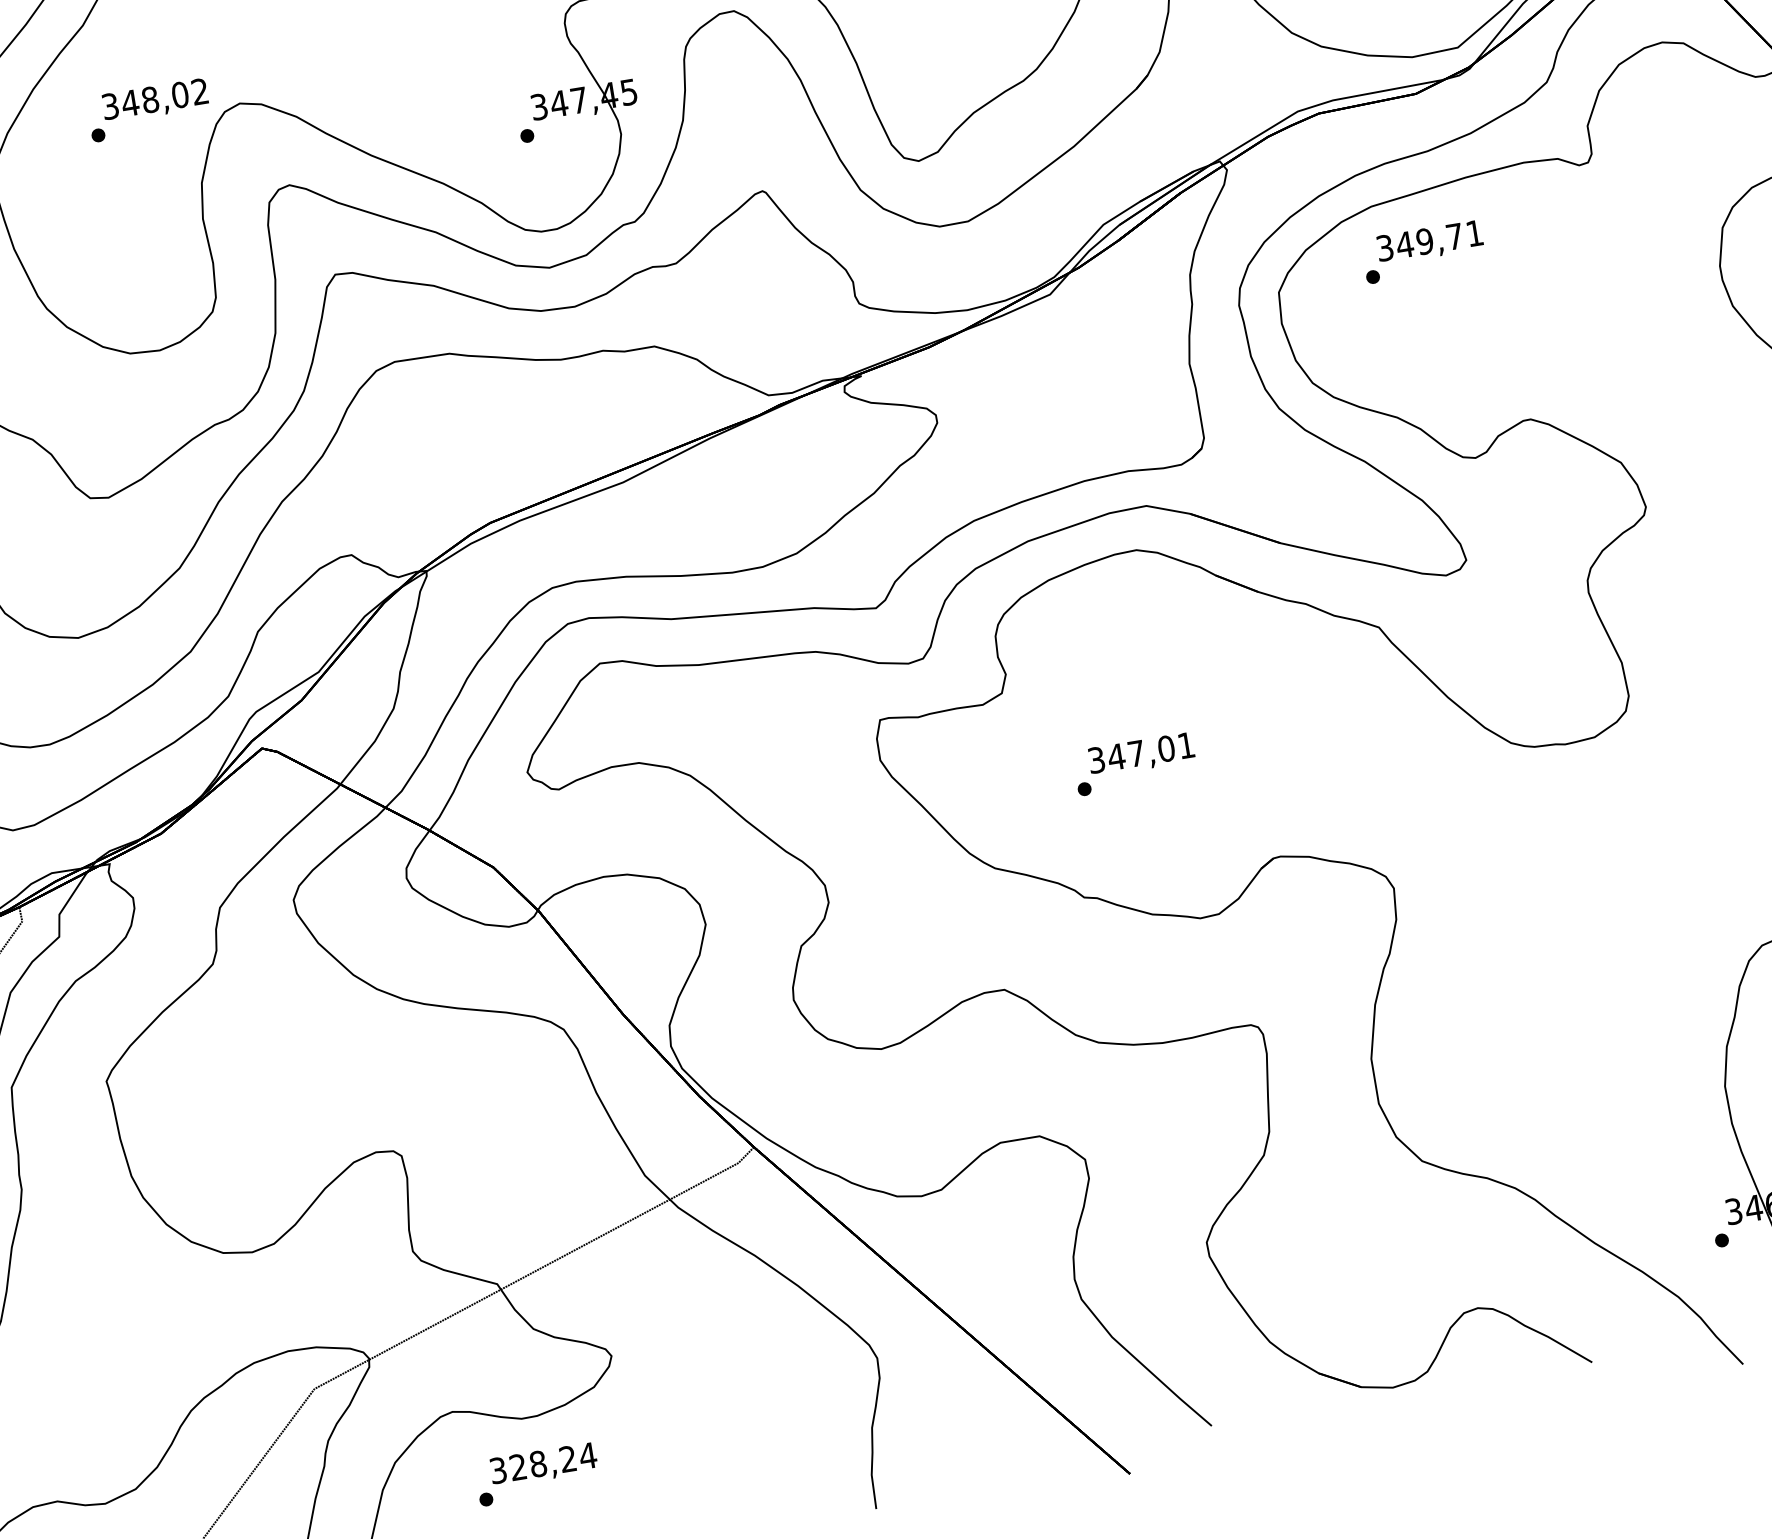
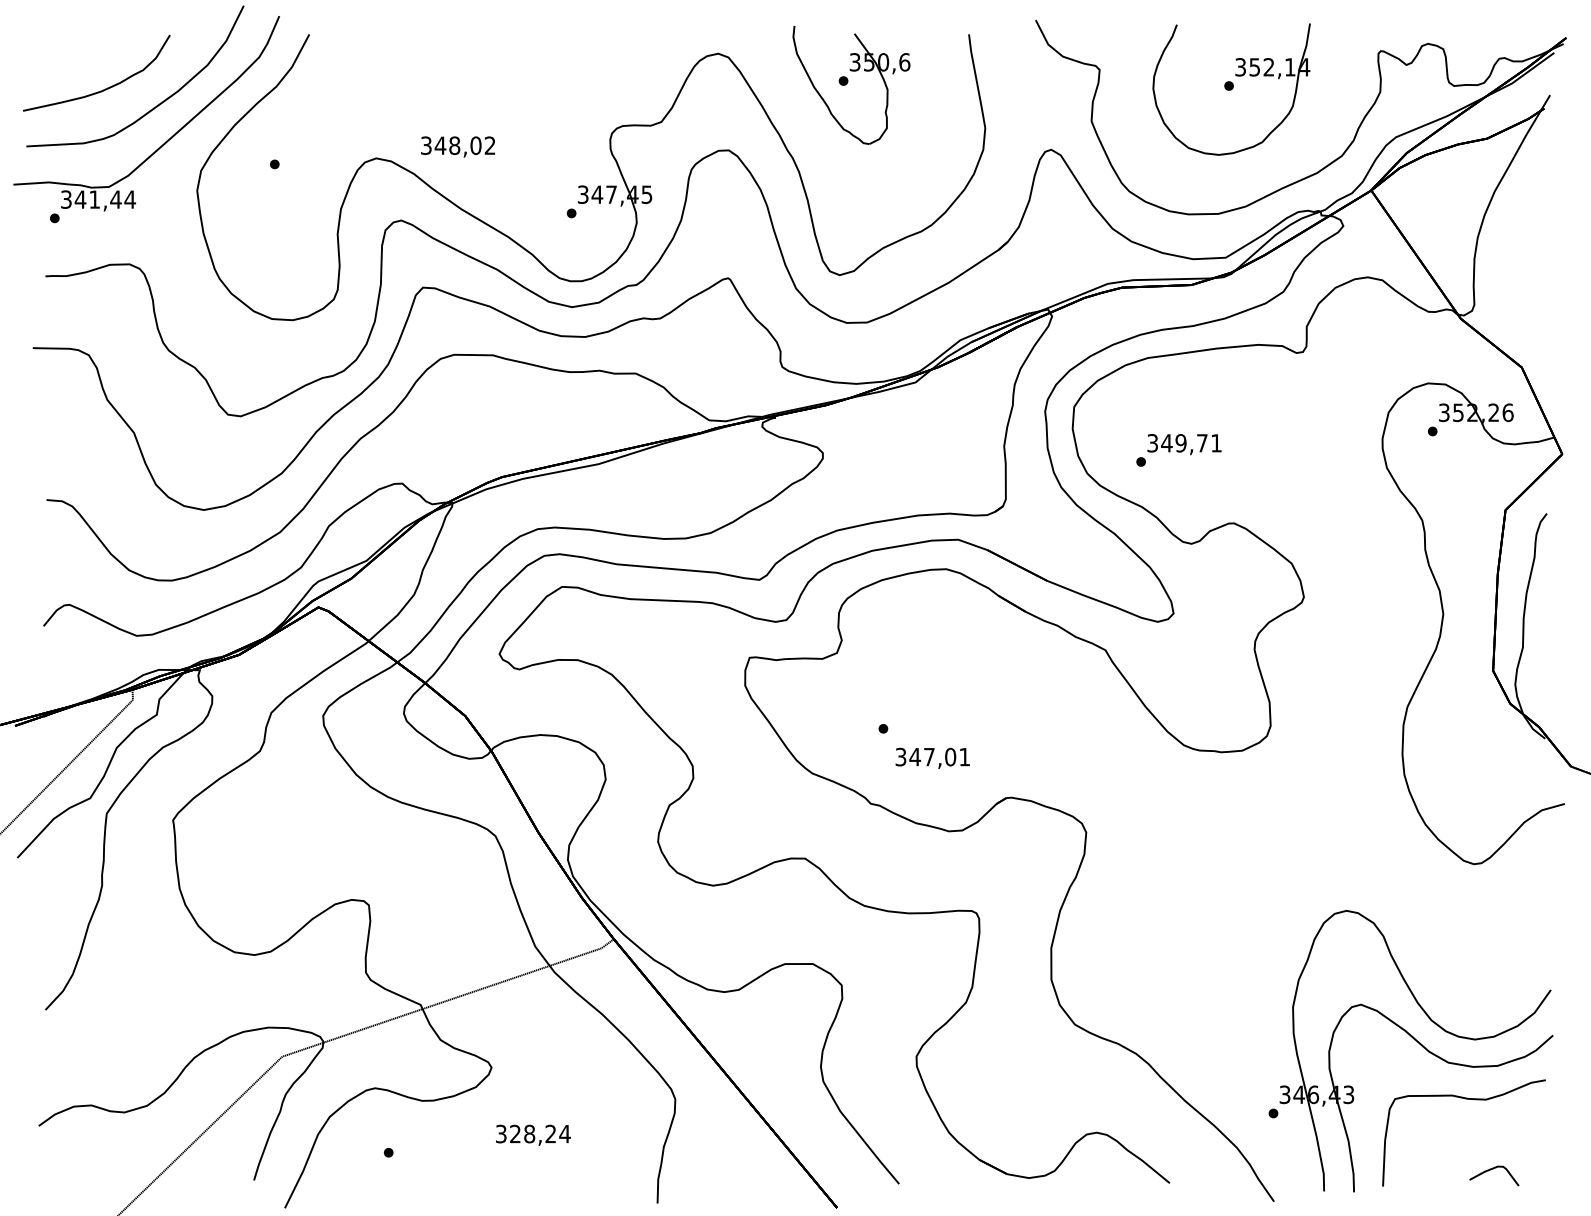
text: (154, 100) -> (457, 146), moved
text: (1422, 252) -> (1178, 450), moved
text: (1141, 753) -> (932, 757), moved
text: (543, 1463) -> (533, 1134), moved

